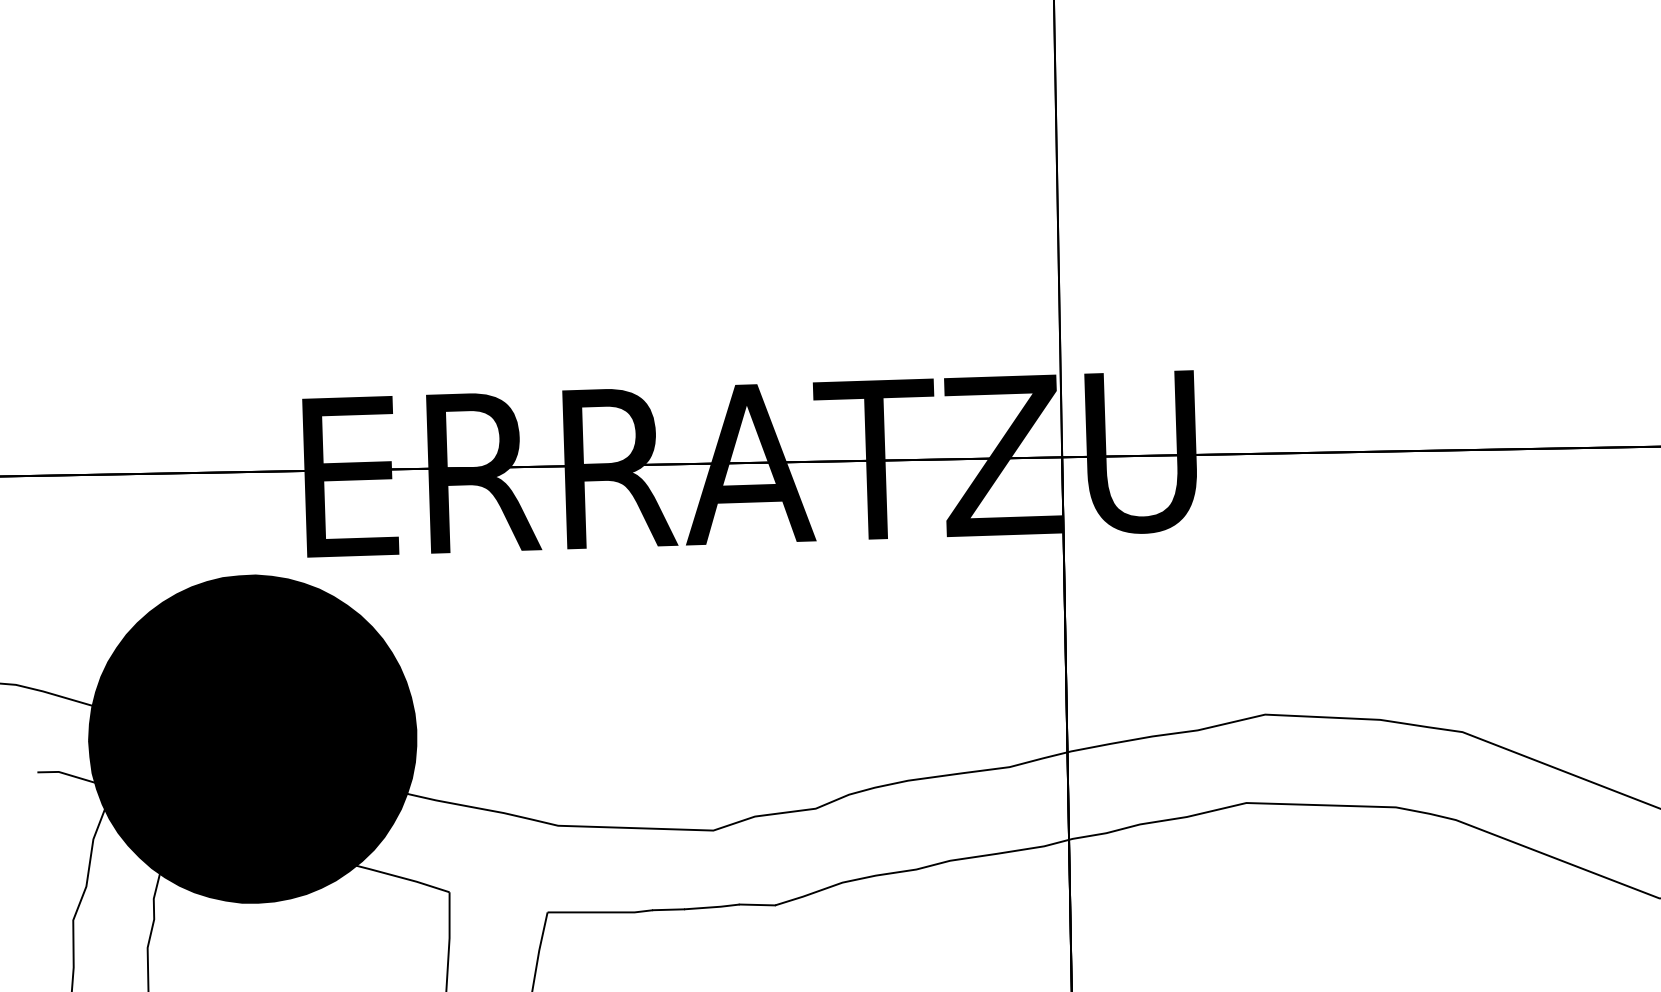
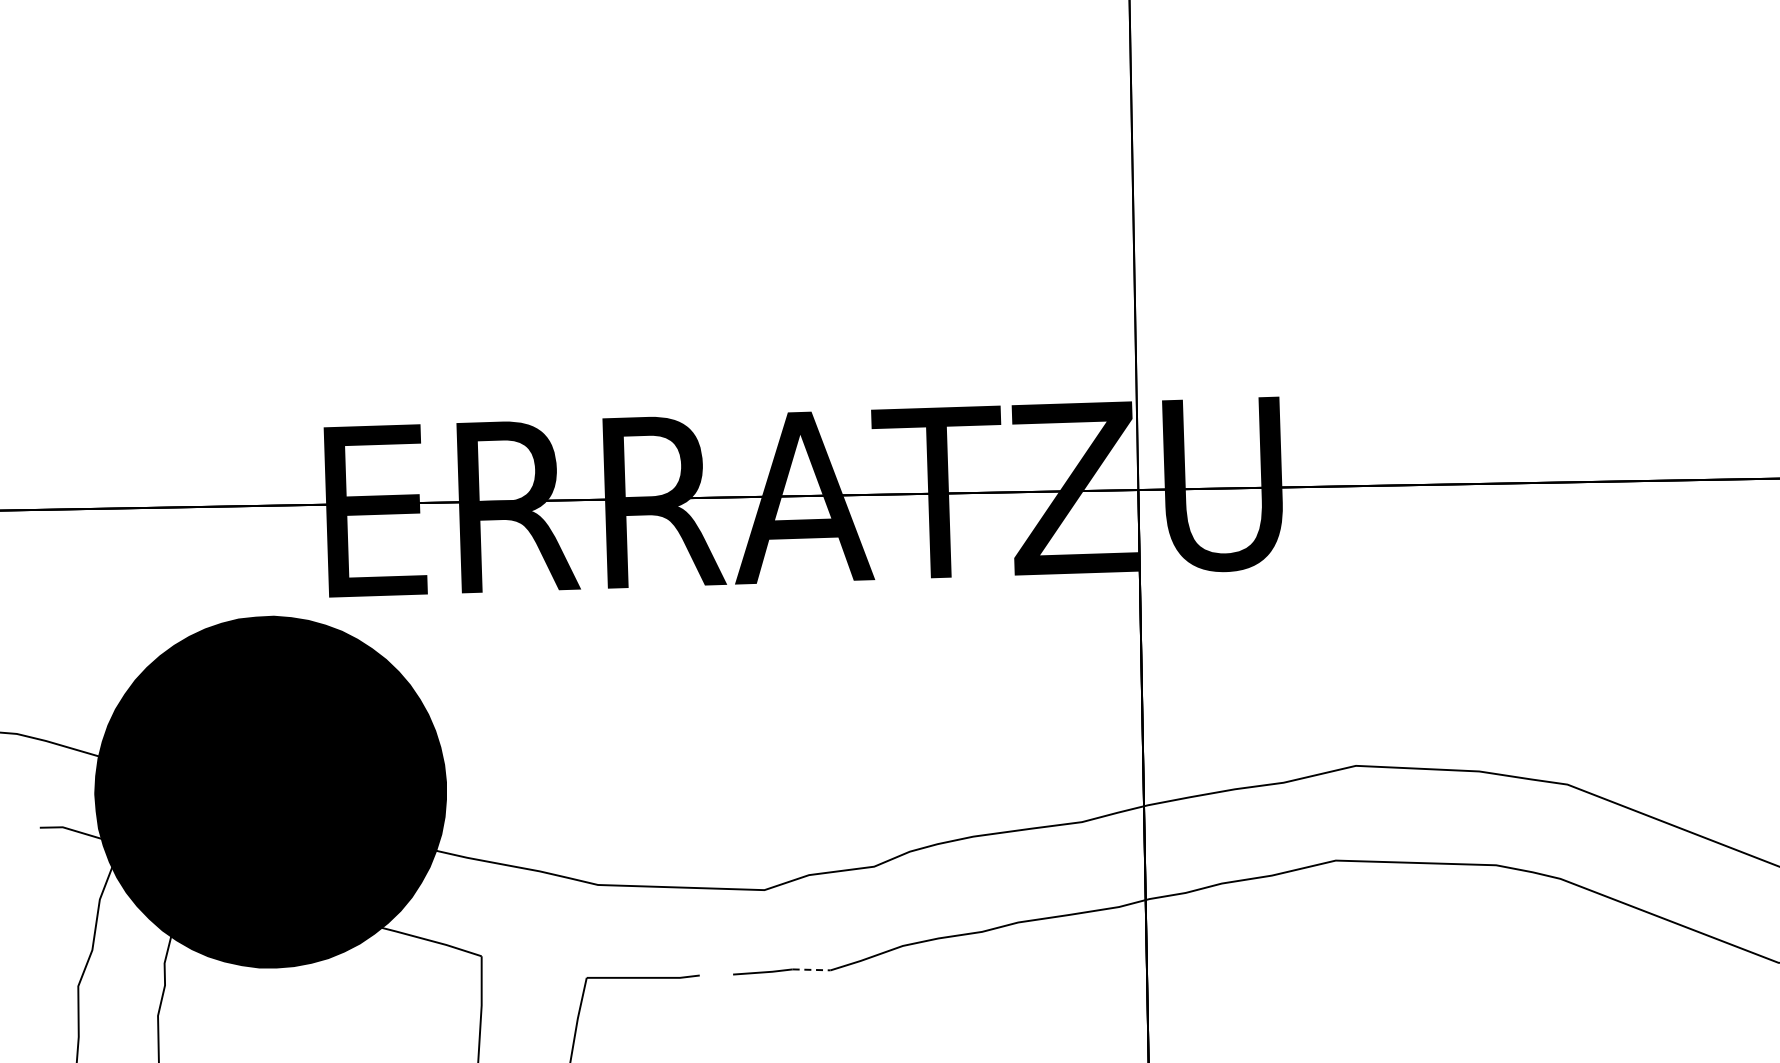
line: (758, 904) -> (812, 969), solid -> dashed
line: (668, 909) -> (716, 974), removed

